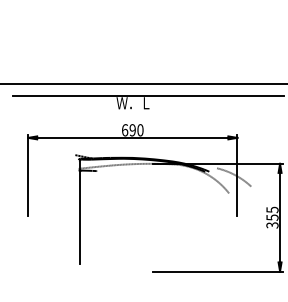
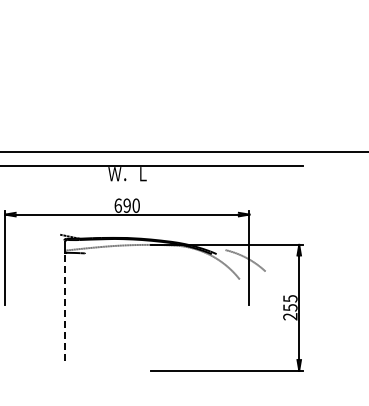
line: (79, 217) -> (65, 307), solid -> dashed
text: (272, 225) -> (290, 316), 355 -> 255

